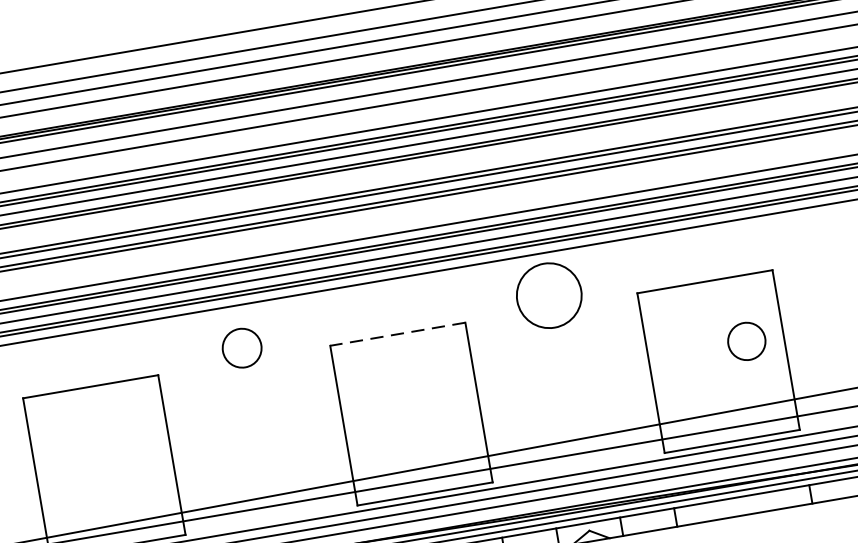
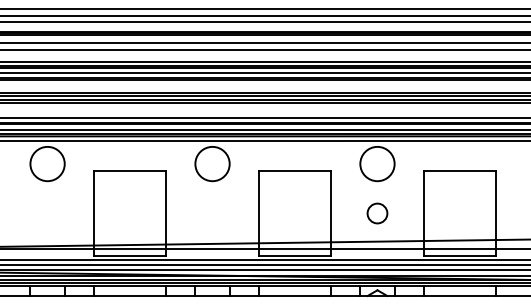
line: (396, 334) -> (294, 170), dashed -> solid
circle: (746, 341) -> (377, 213), moved
circle: (241, 347) -> (212, 163), size x1.67

